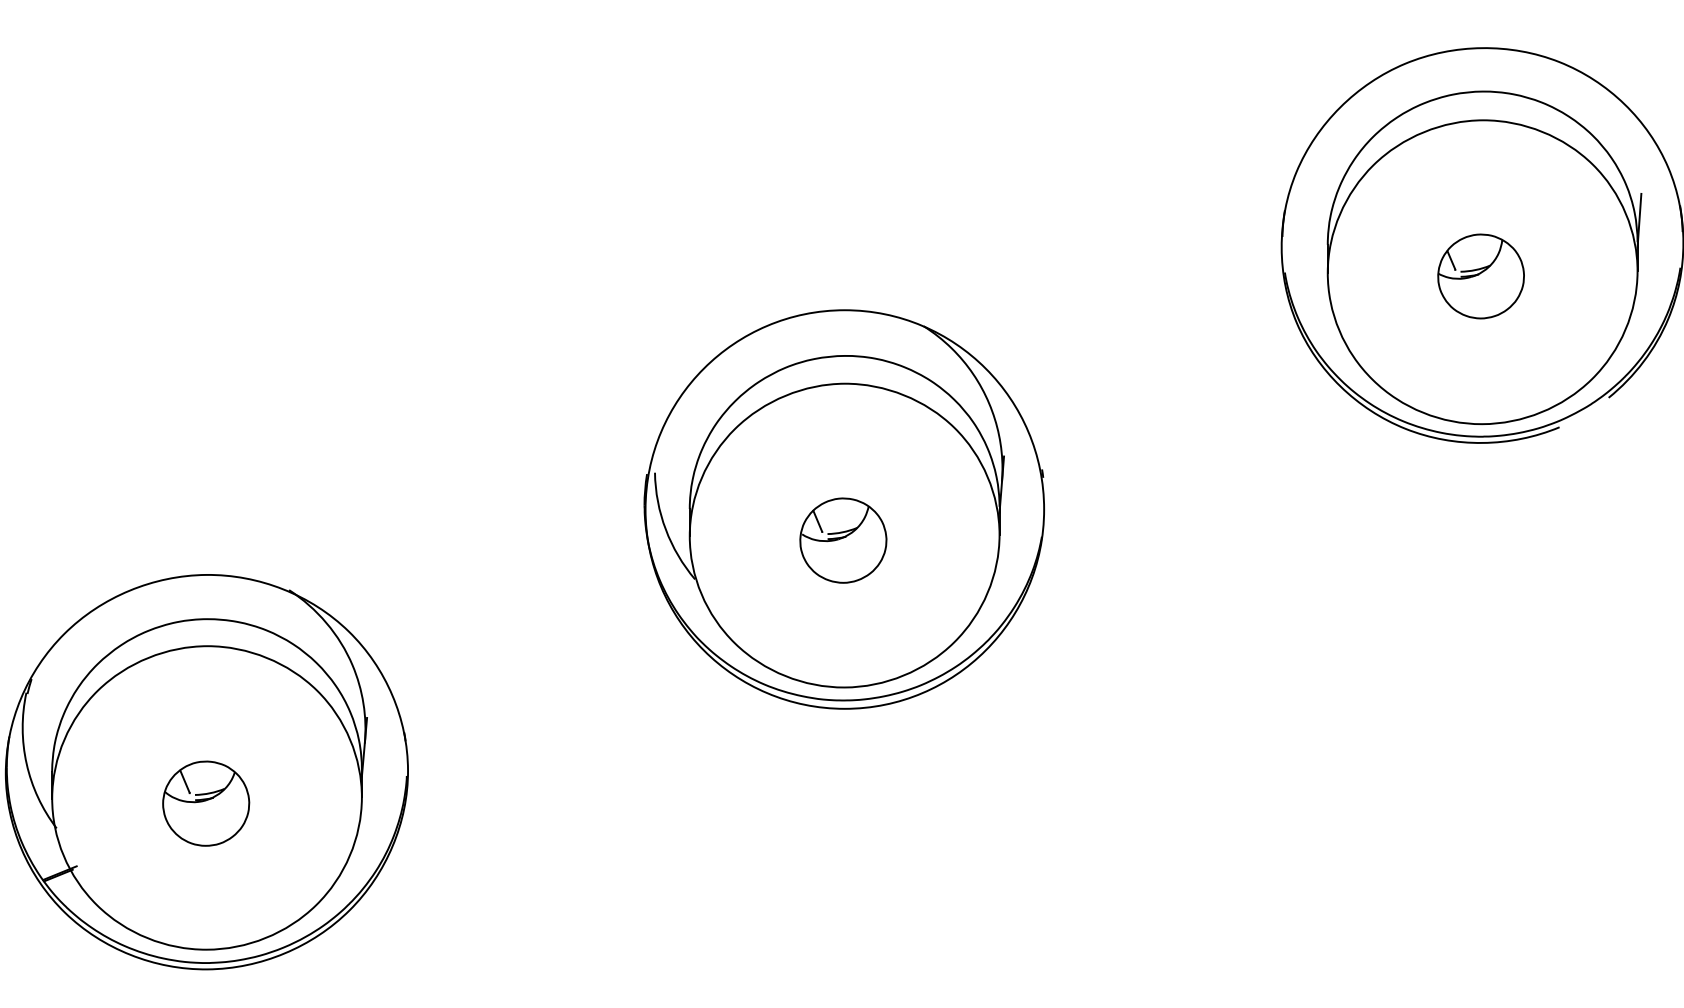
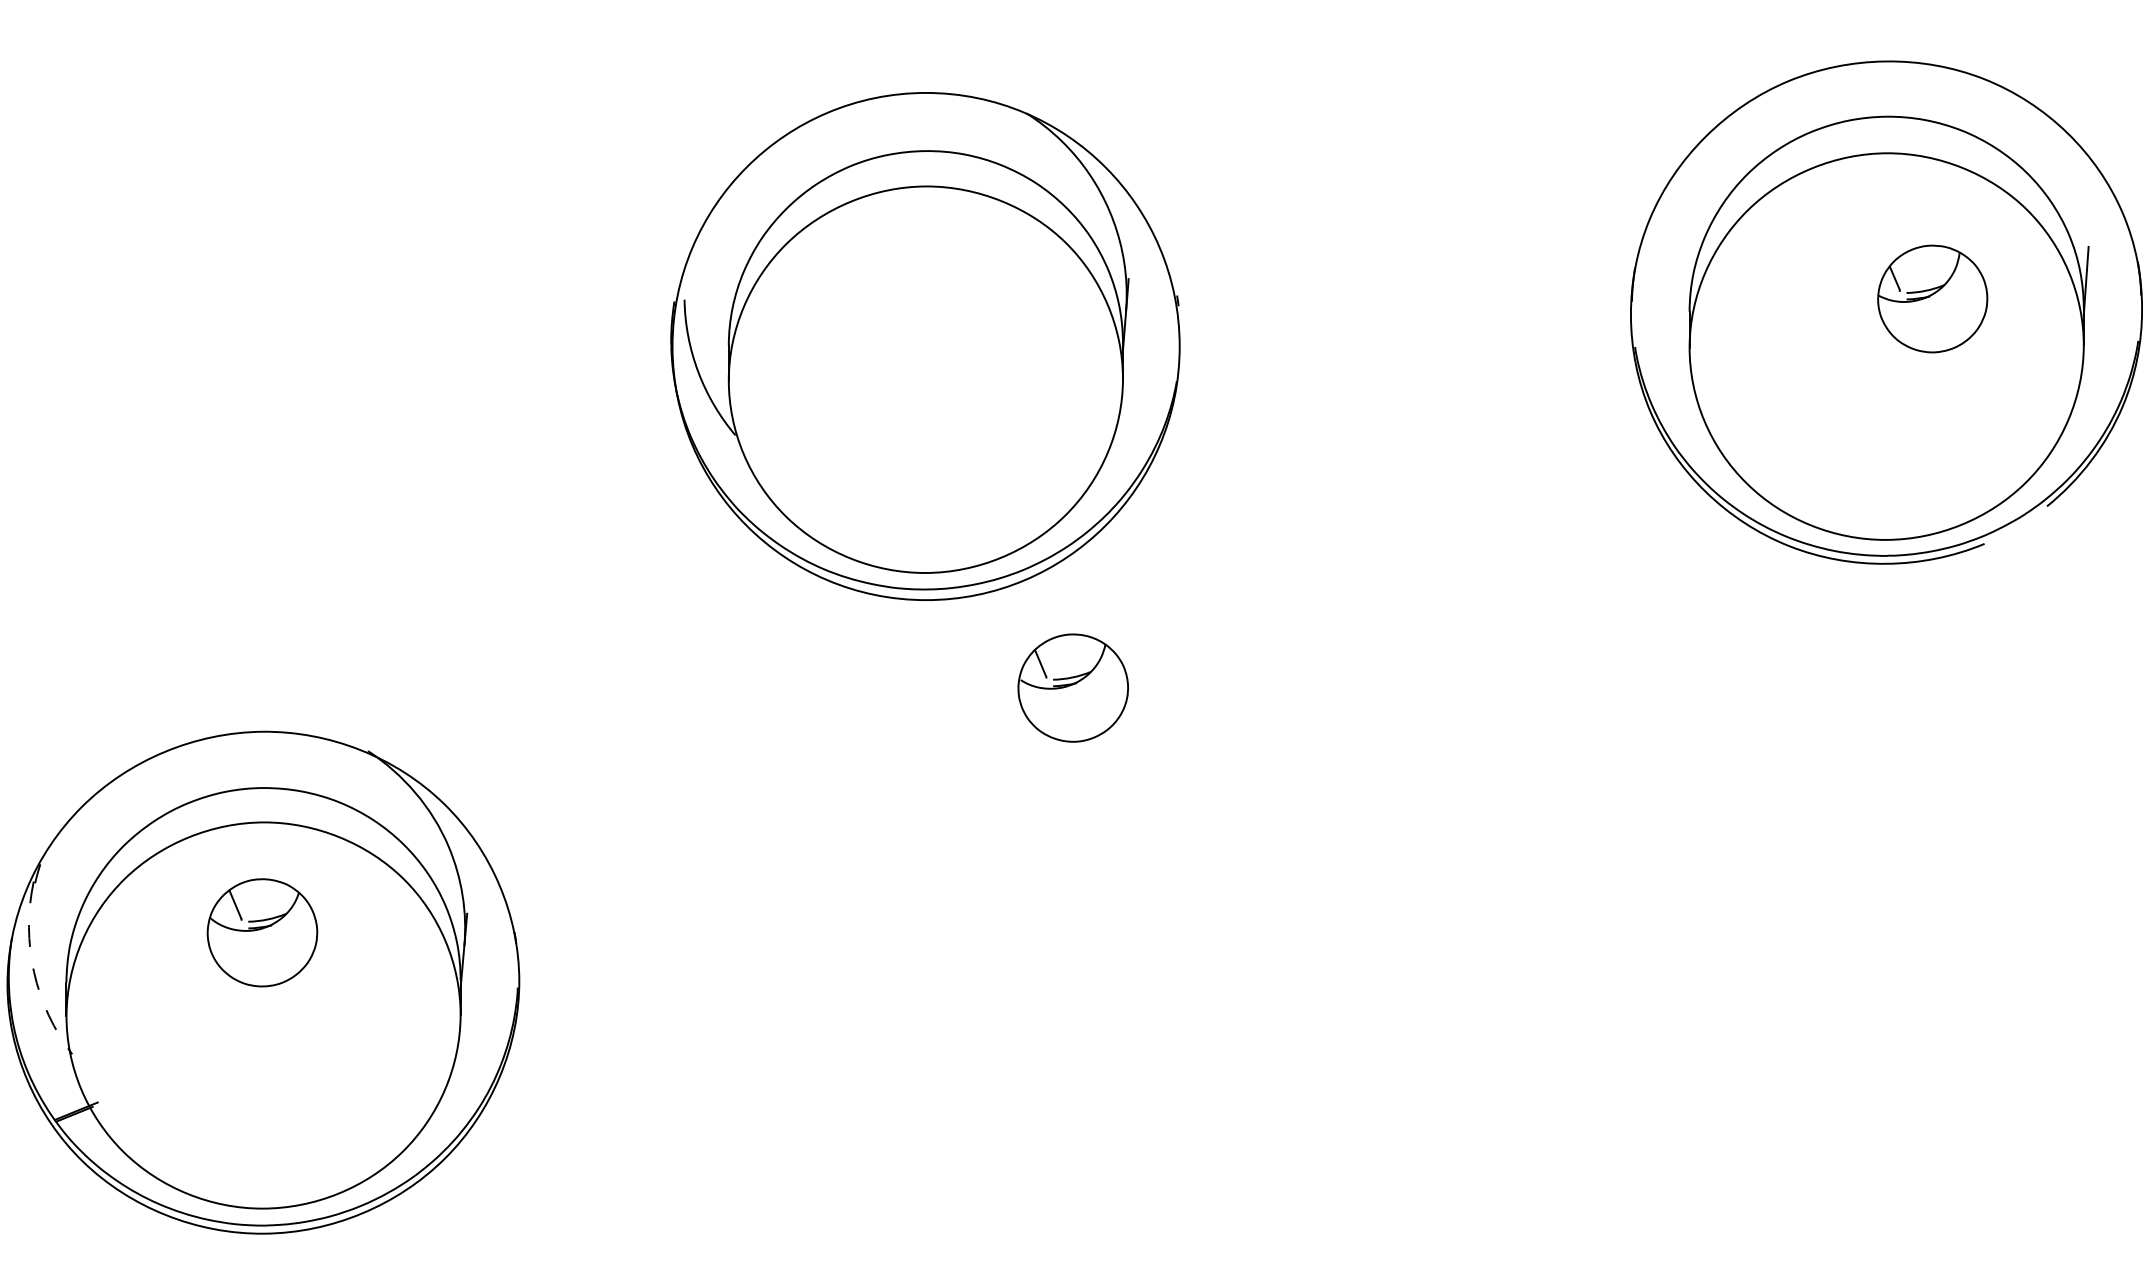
part: (1480, 276) -> (1932, 298), moved
part: (844, 509) -> (925, 346), moved
arc: (27, 764) -> (34, 972), solid -> dashed
part: (206, 803) -> (262, 932), moved

